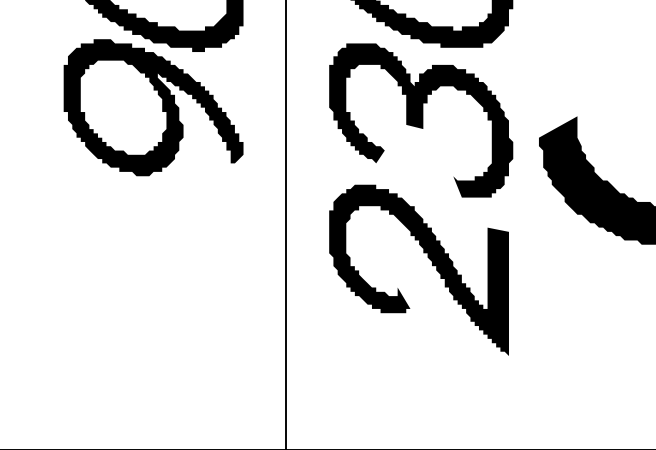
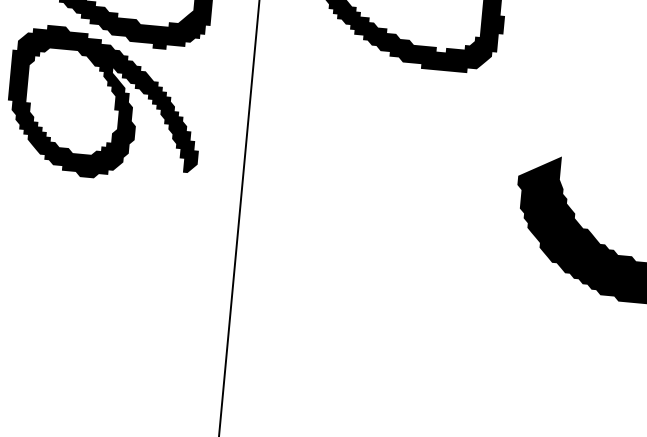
fill: (421, 120) -> (393, 145), removed
fill: (418, 270) -> (374, 307), removed

